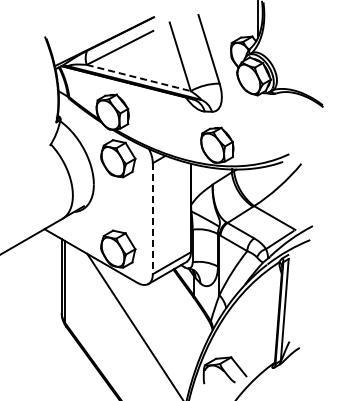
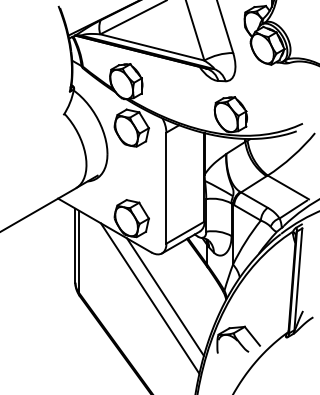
line: (138, 78) -> (152, 47), dashed -> solid
line: (152, 218) -> (166, 187), dashed -> solid
line: (151, 327) -> (165, 296), added

